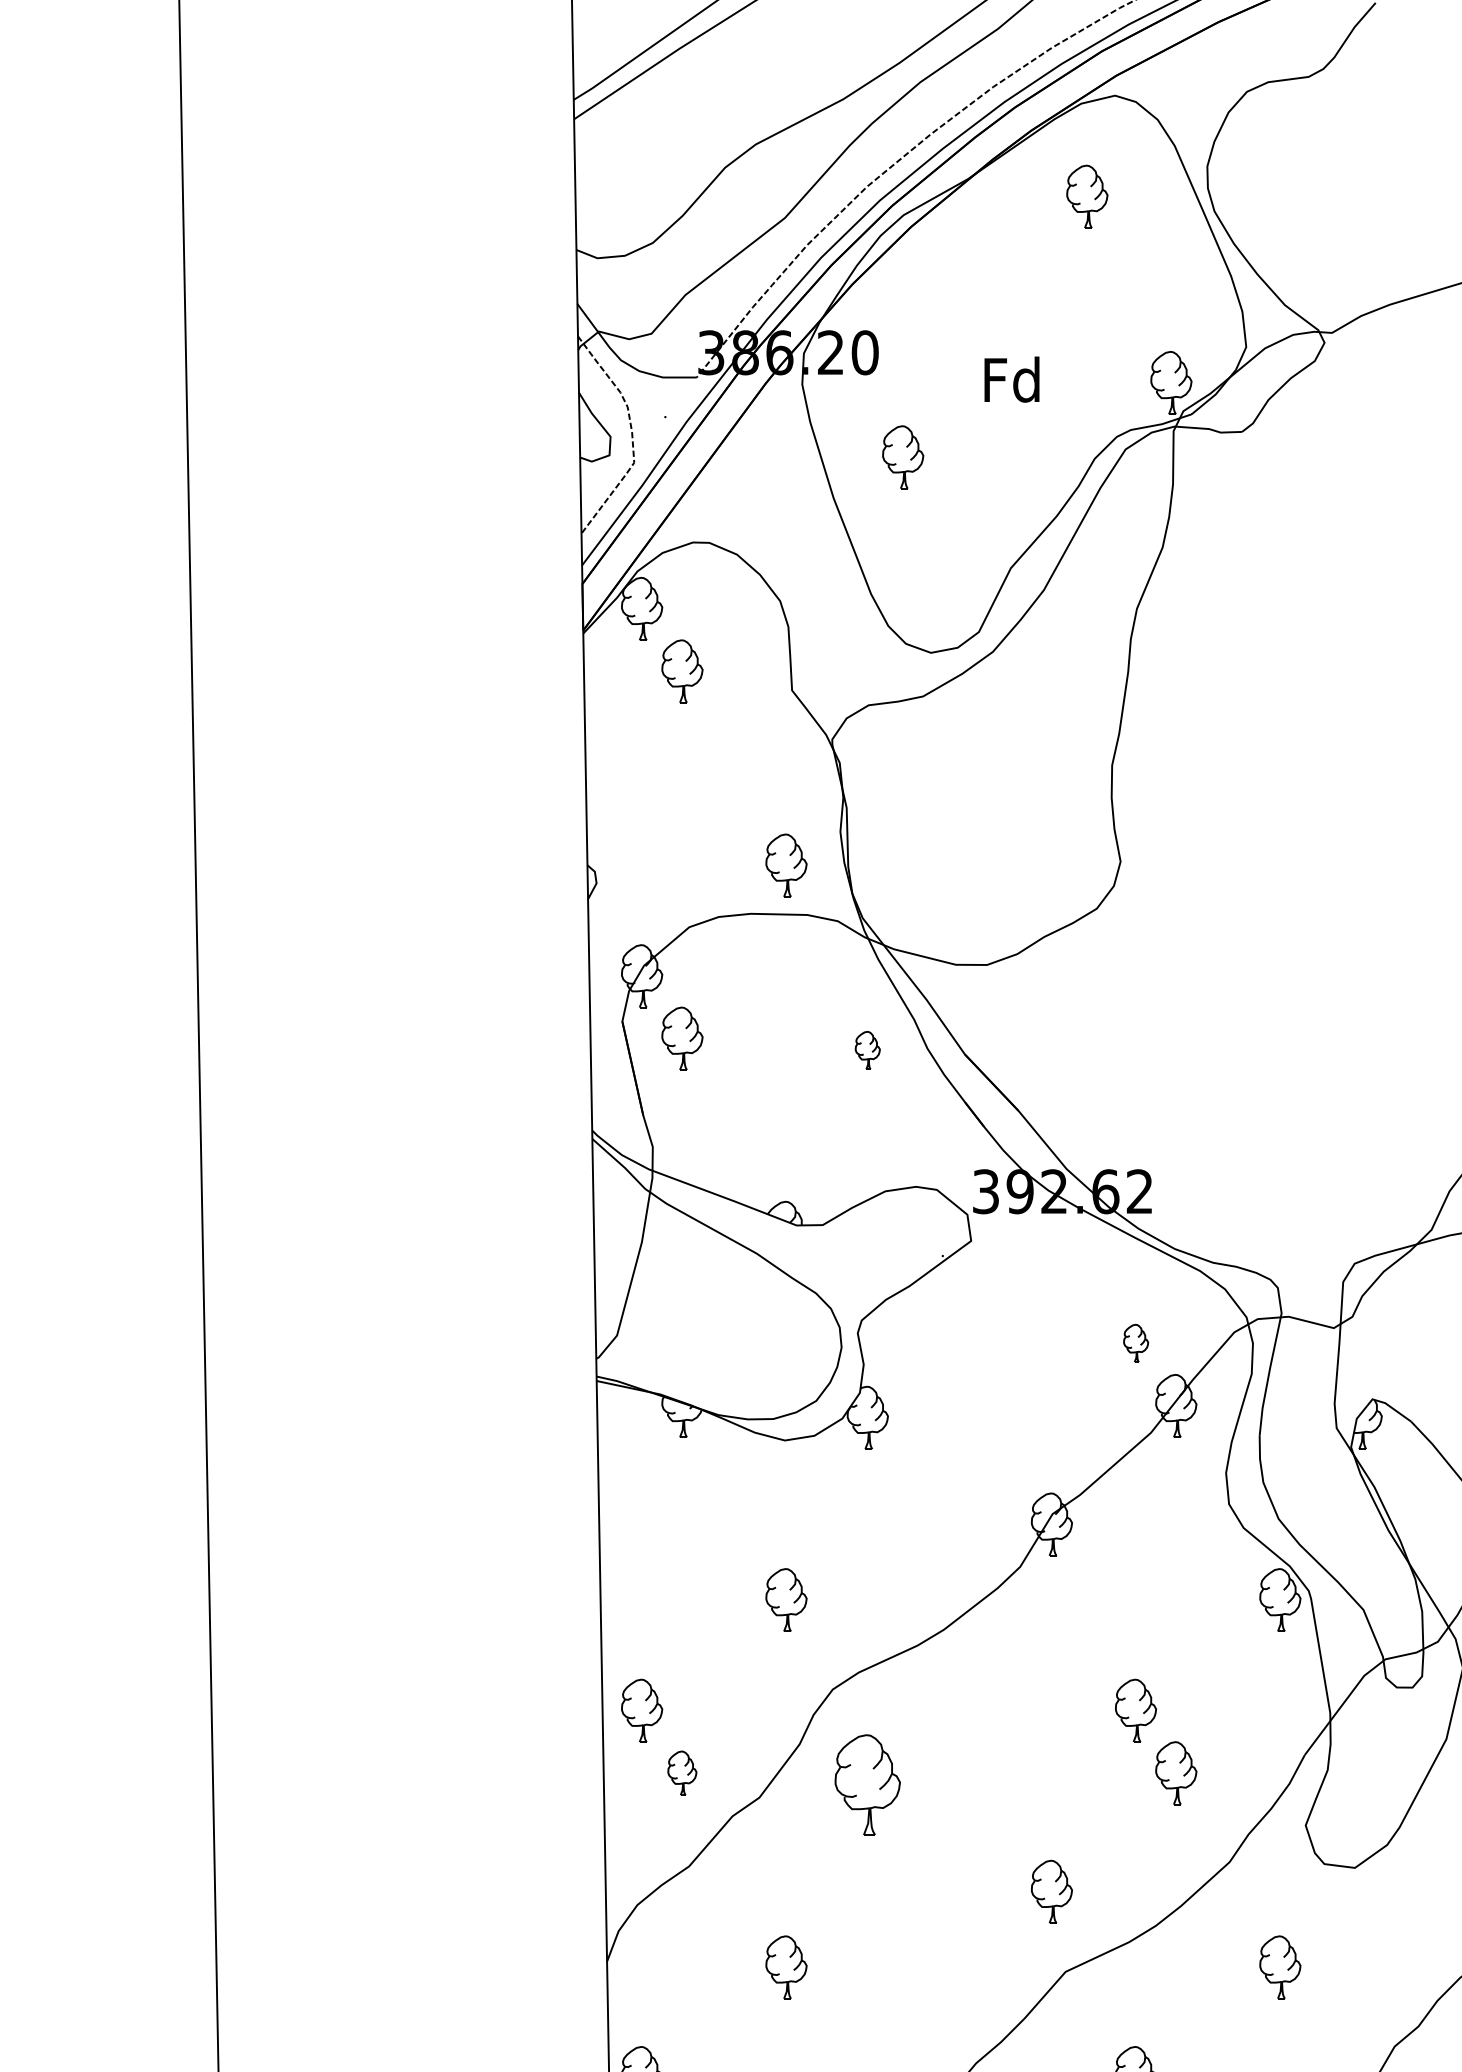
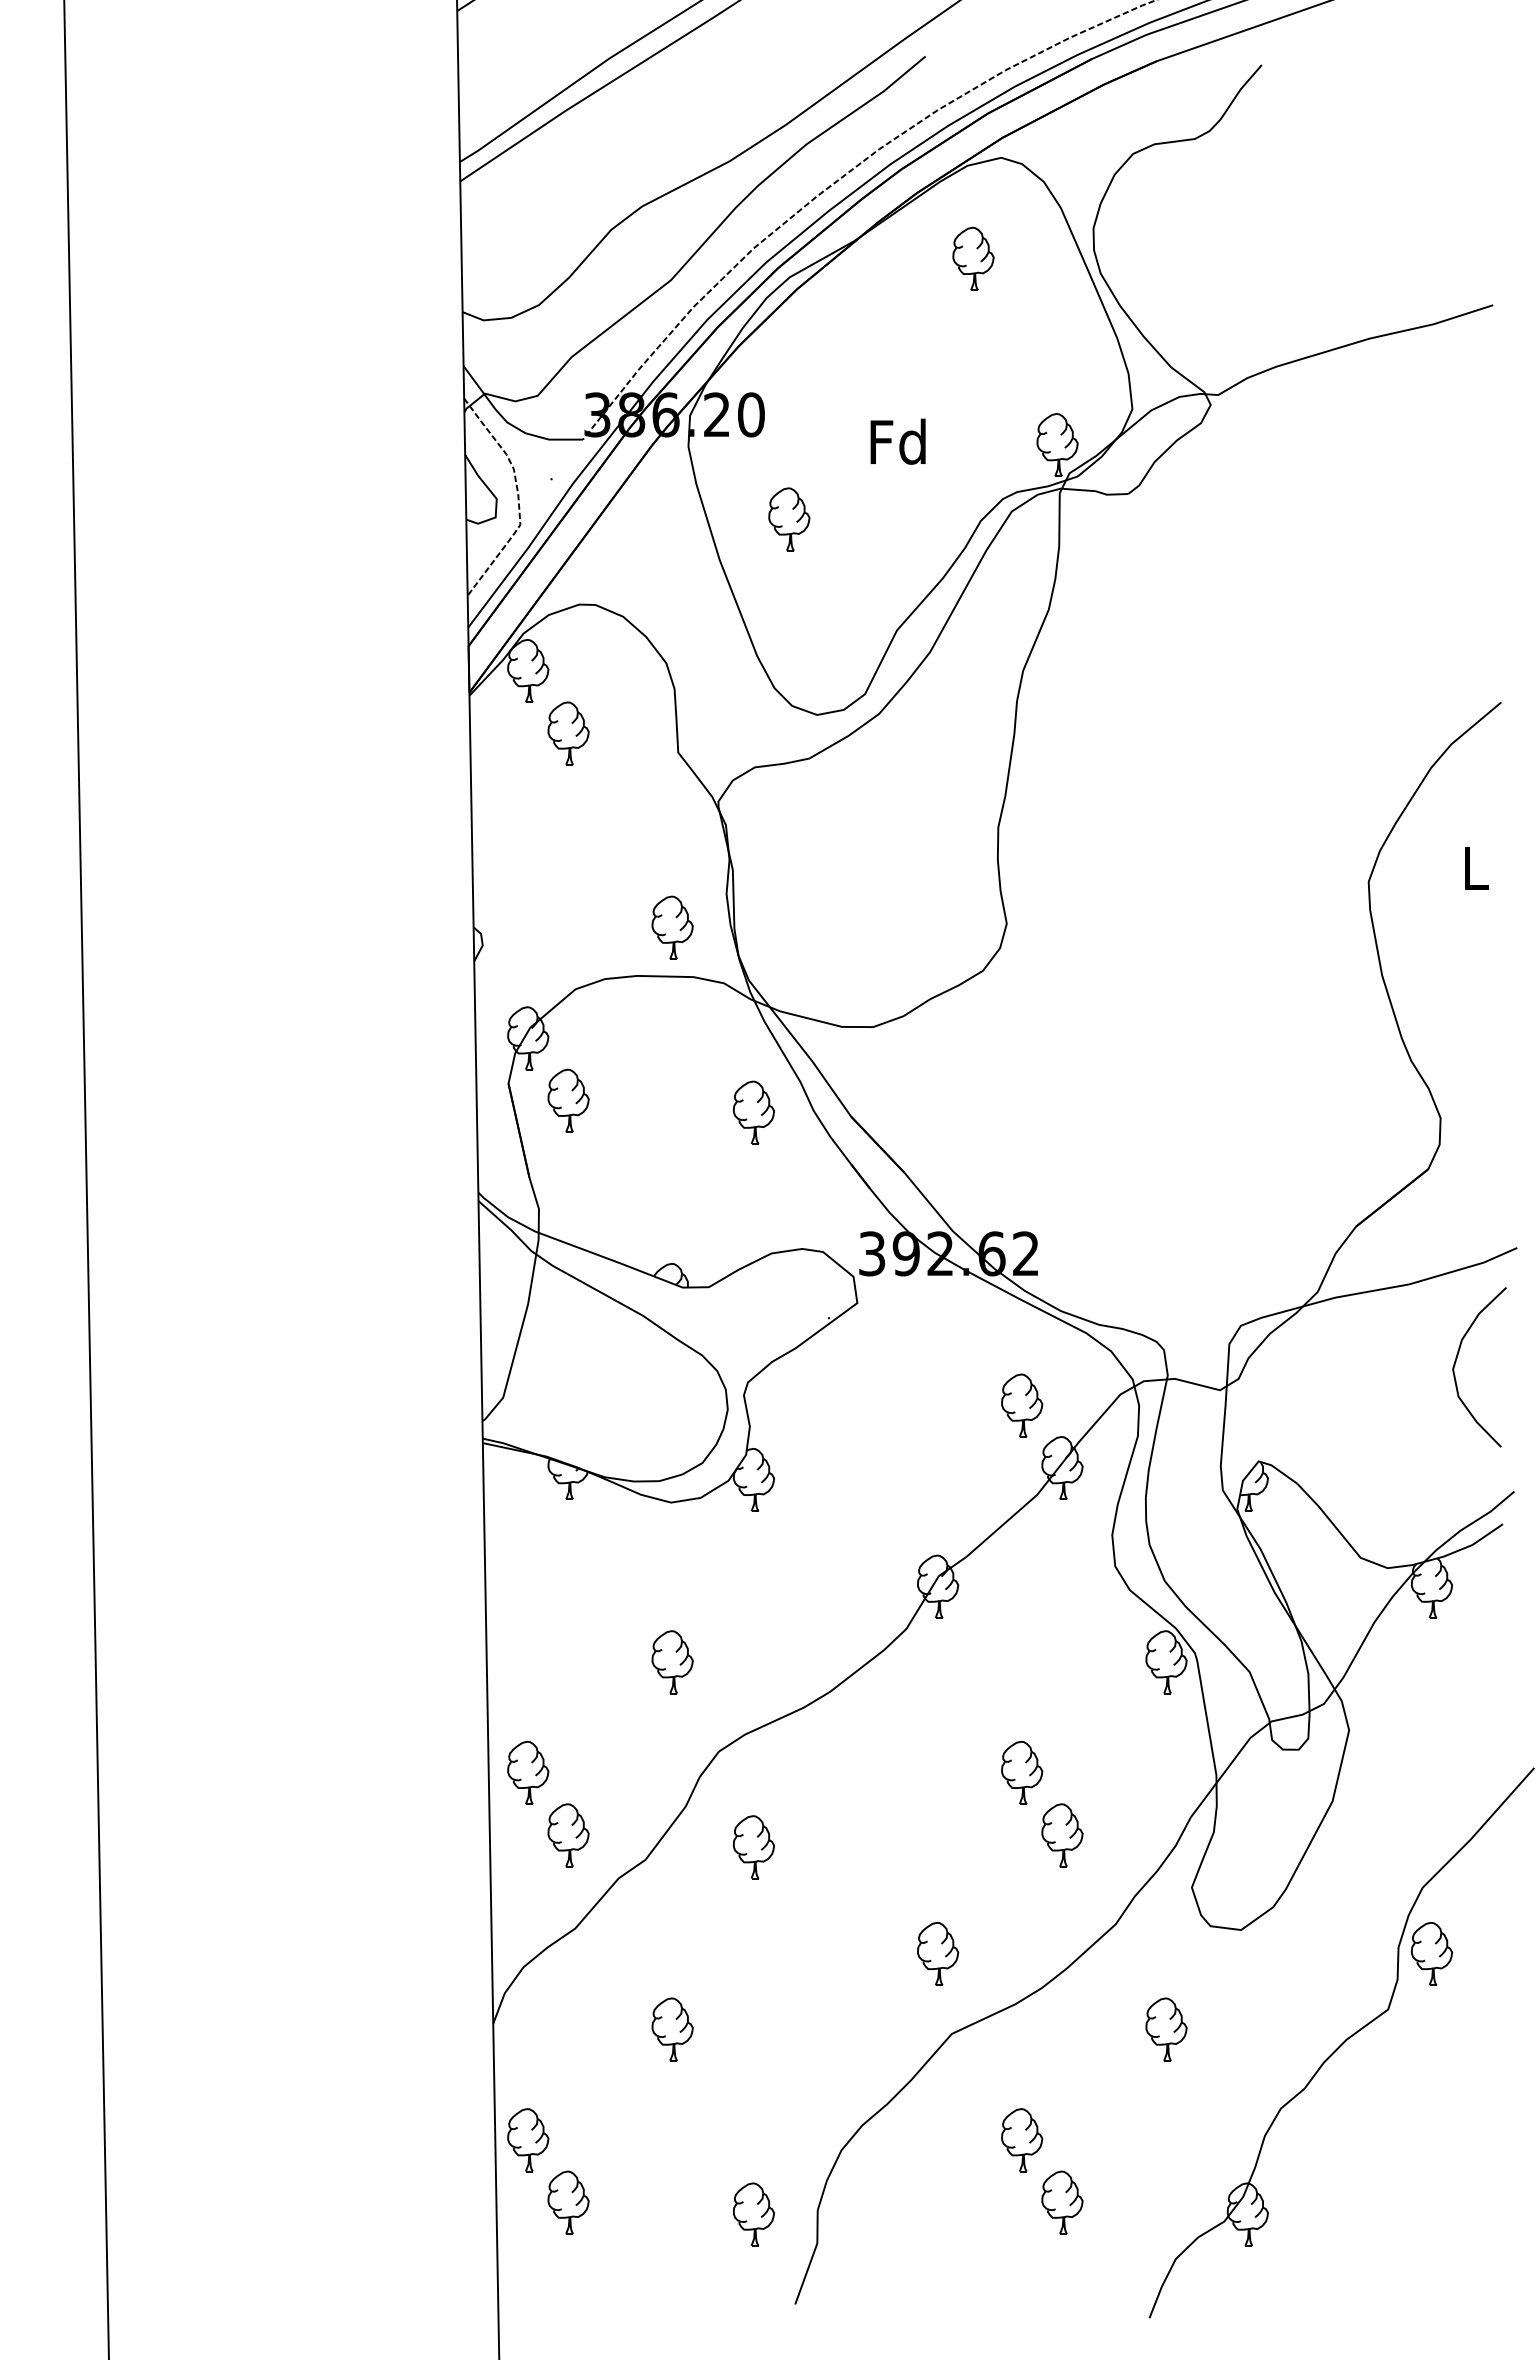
part: (867, 1050) -> (753, 1112), size x1.67
part: (1136, 1343) -> (1022, 1405), size x1.67
part: (682, 1773) -> (568, 1835), size x1.43
part: (867, 1785) -> (753, 1847), size x0.62

